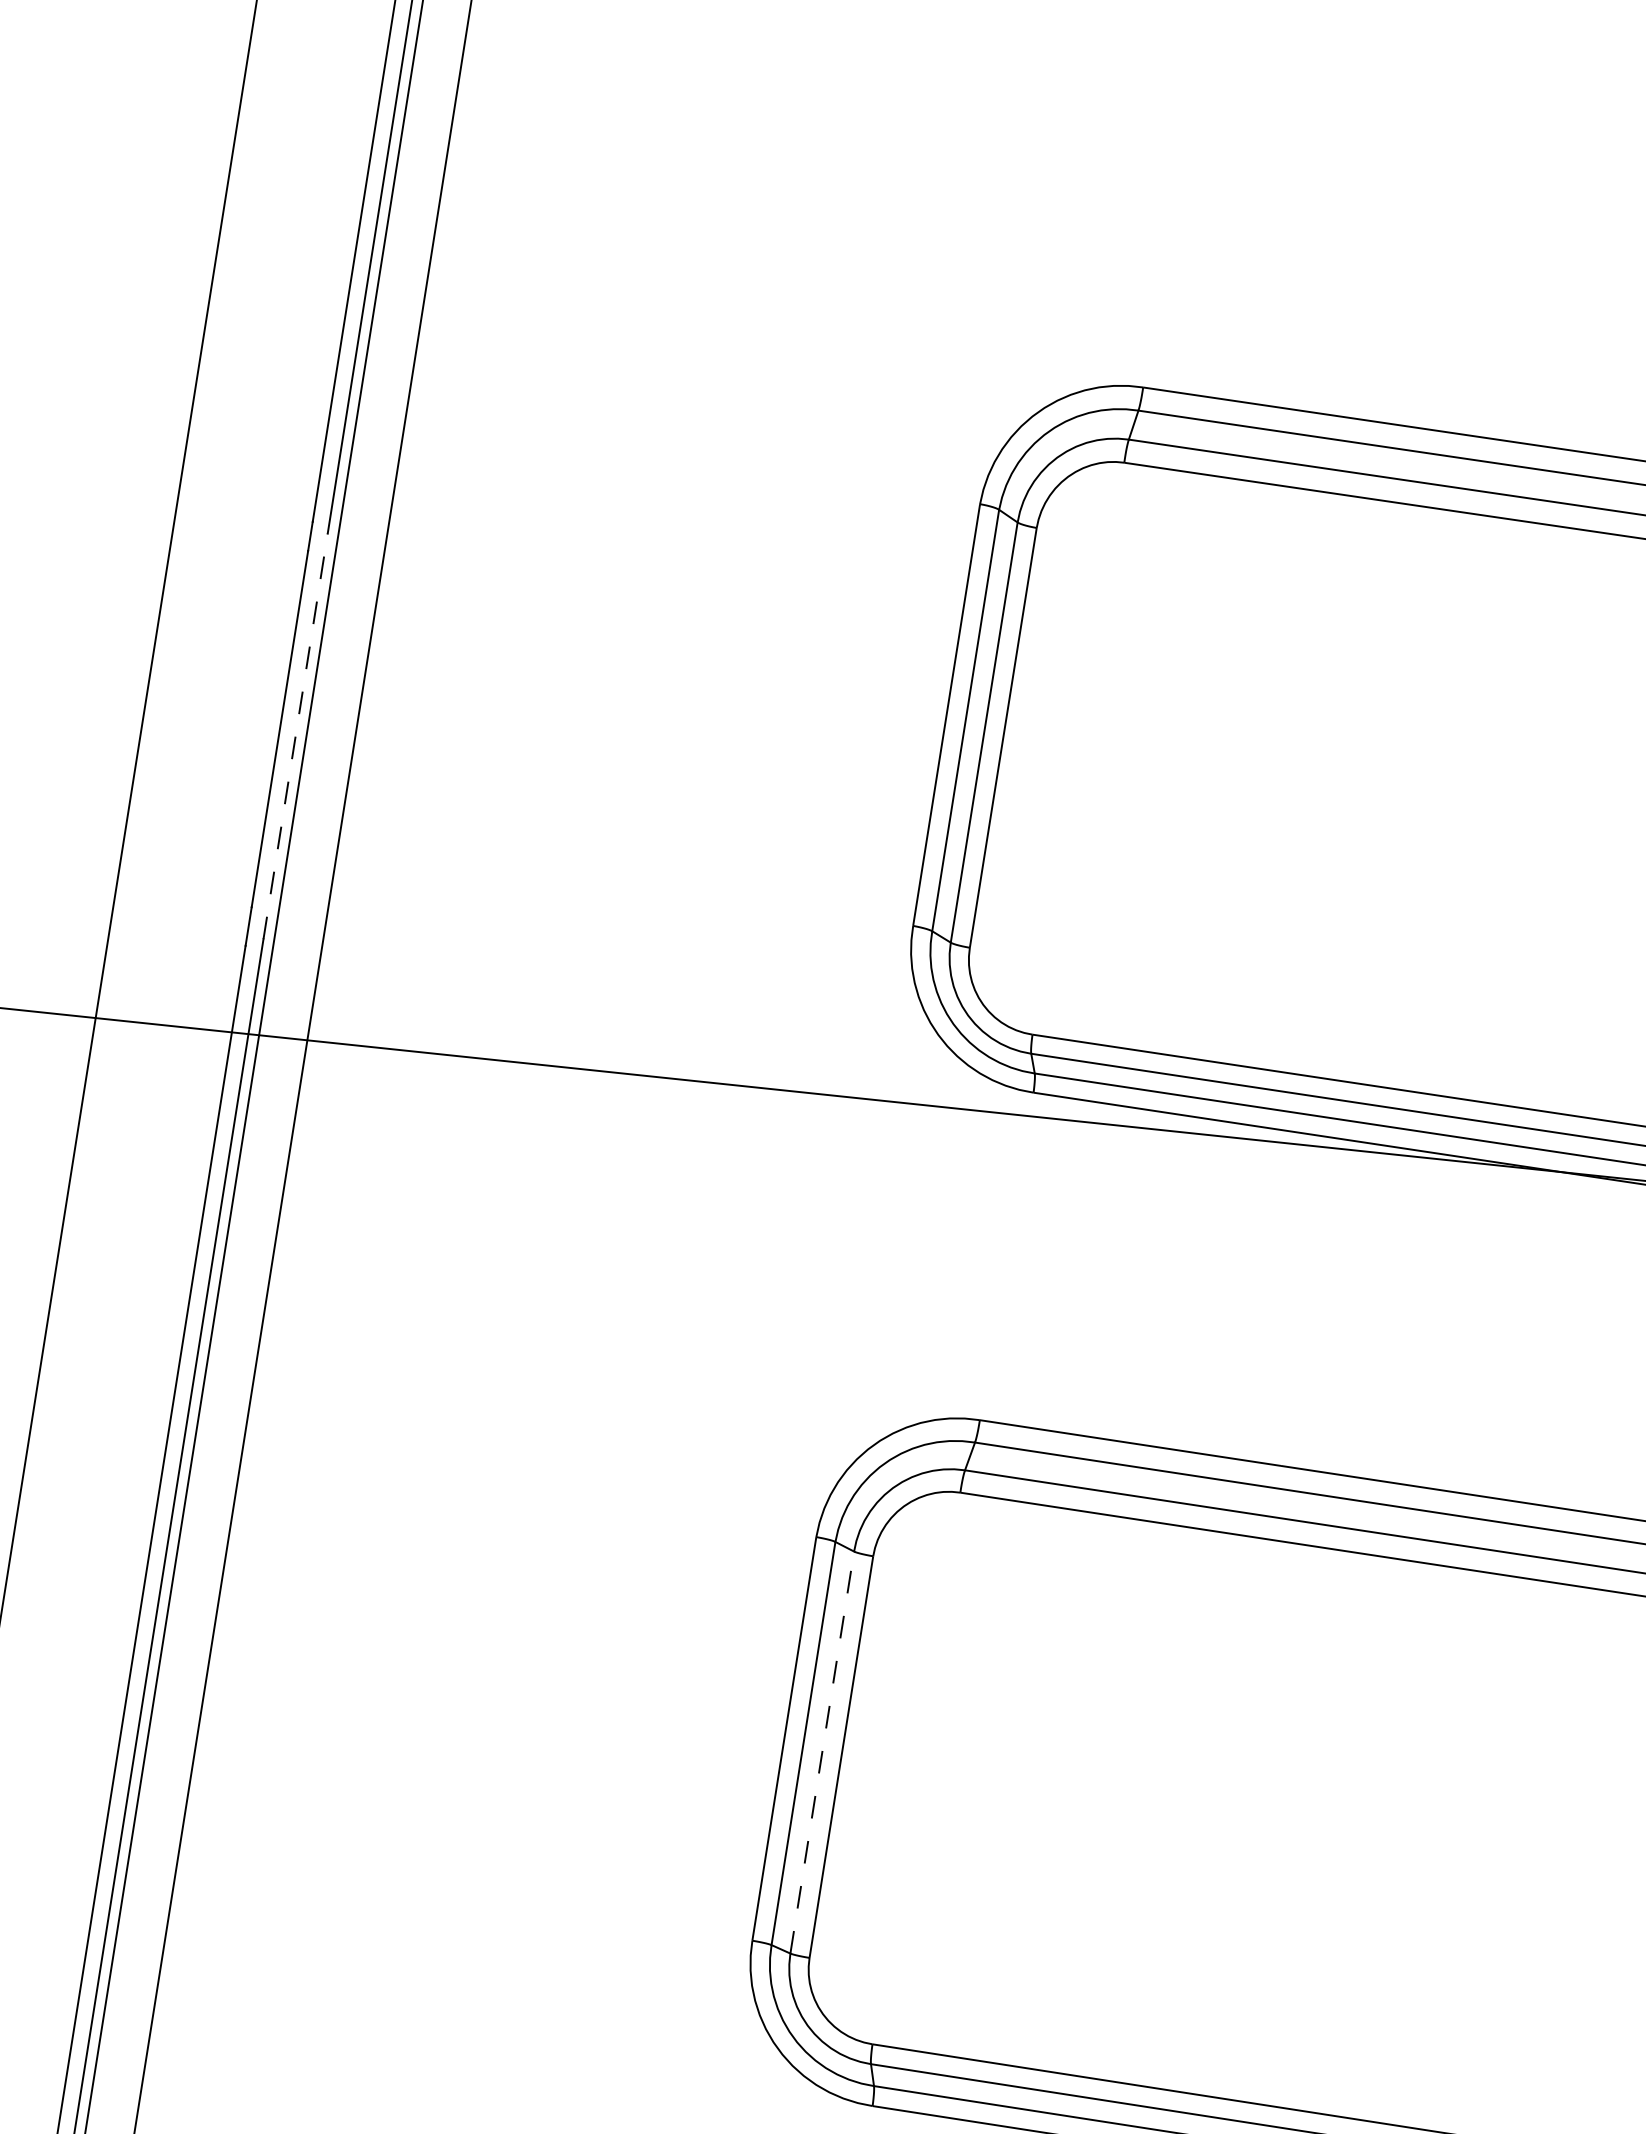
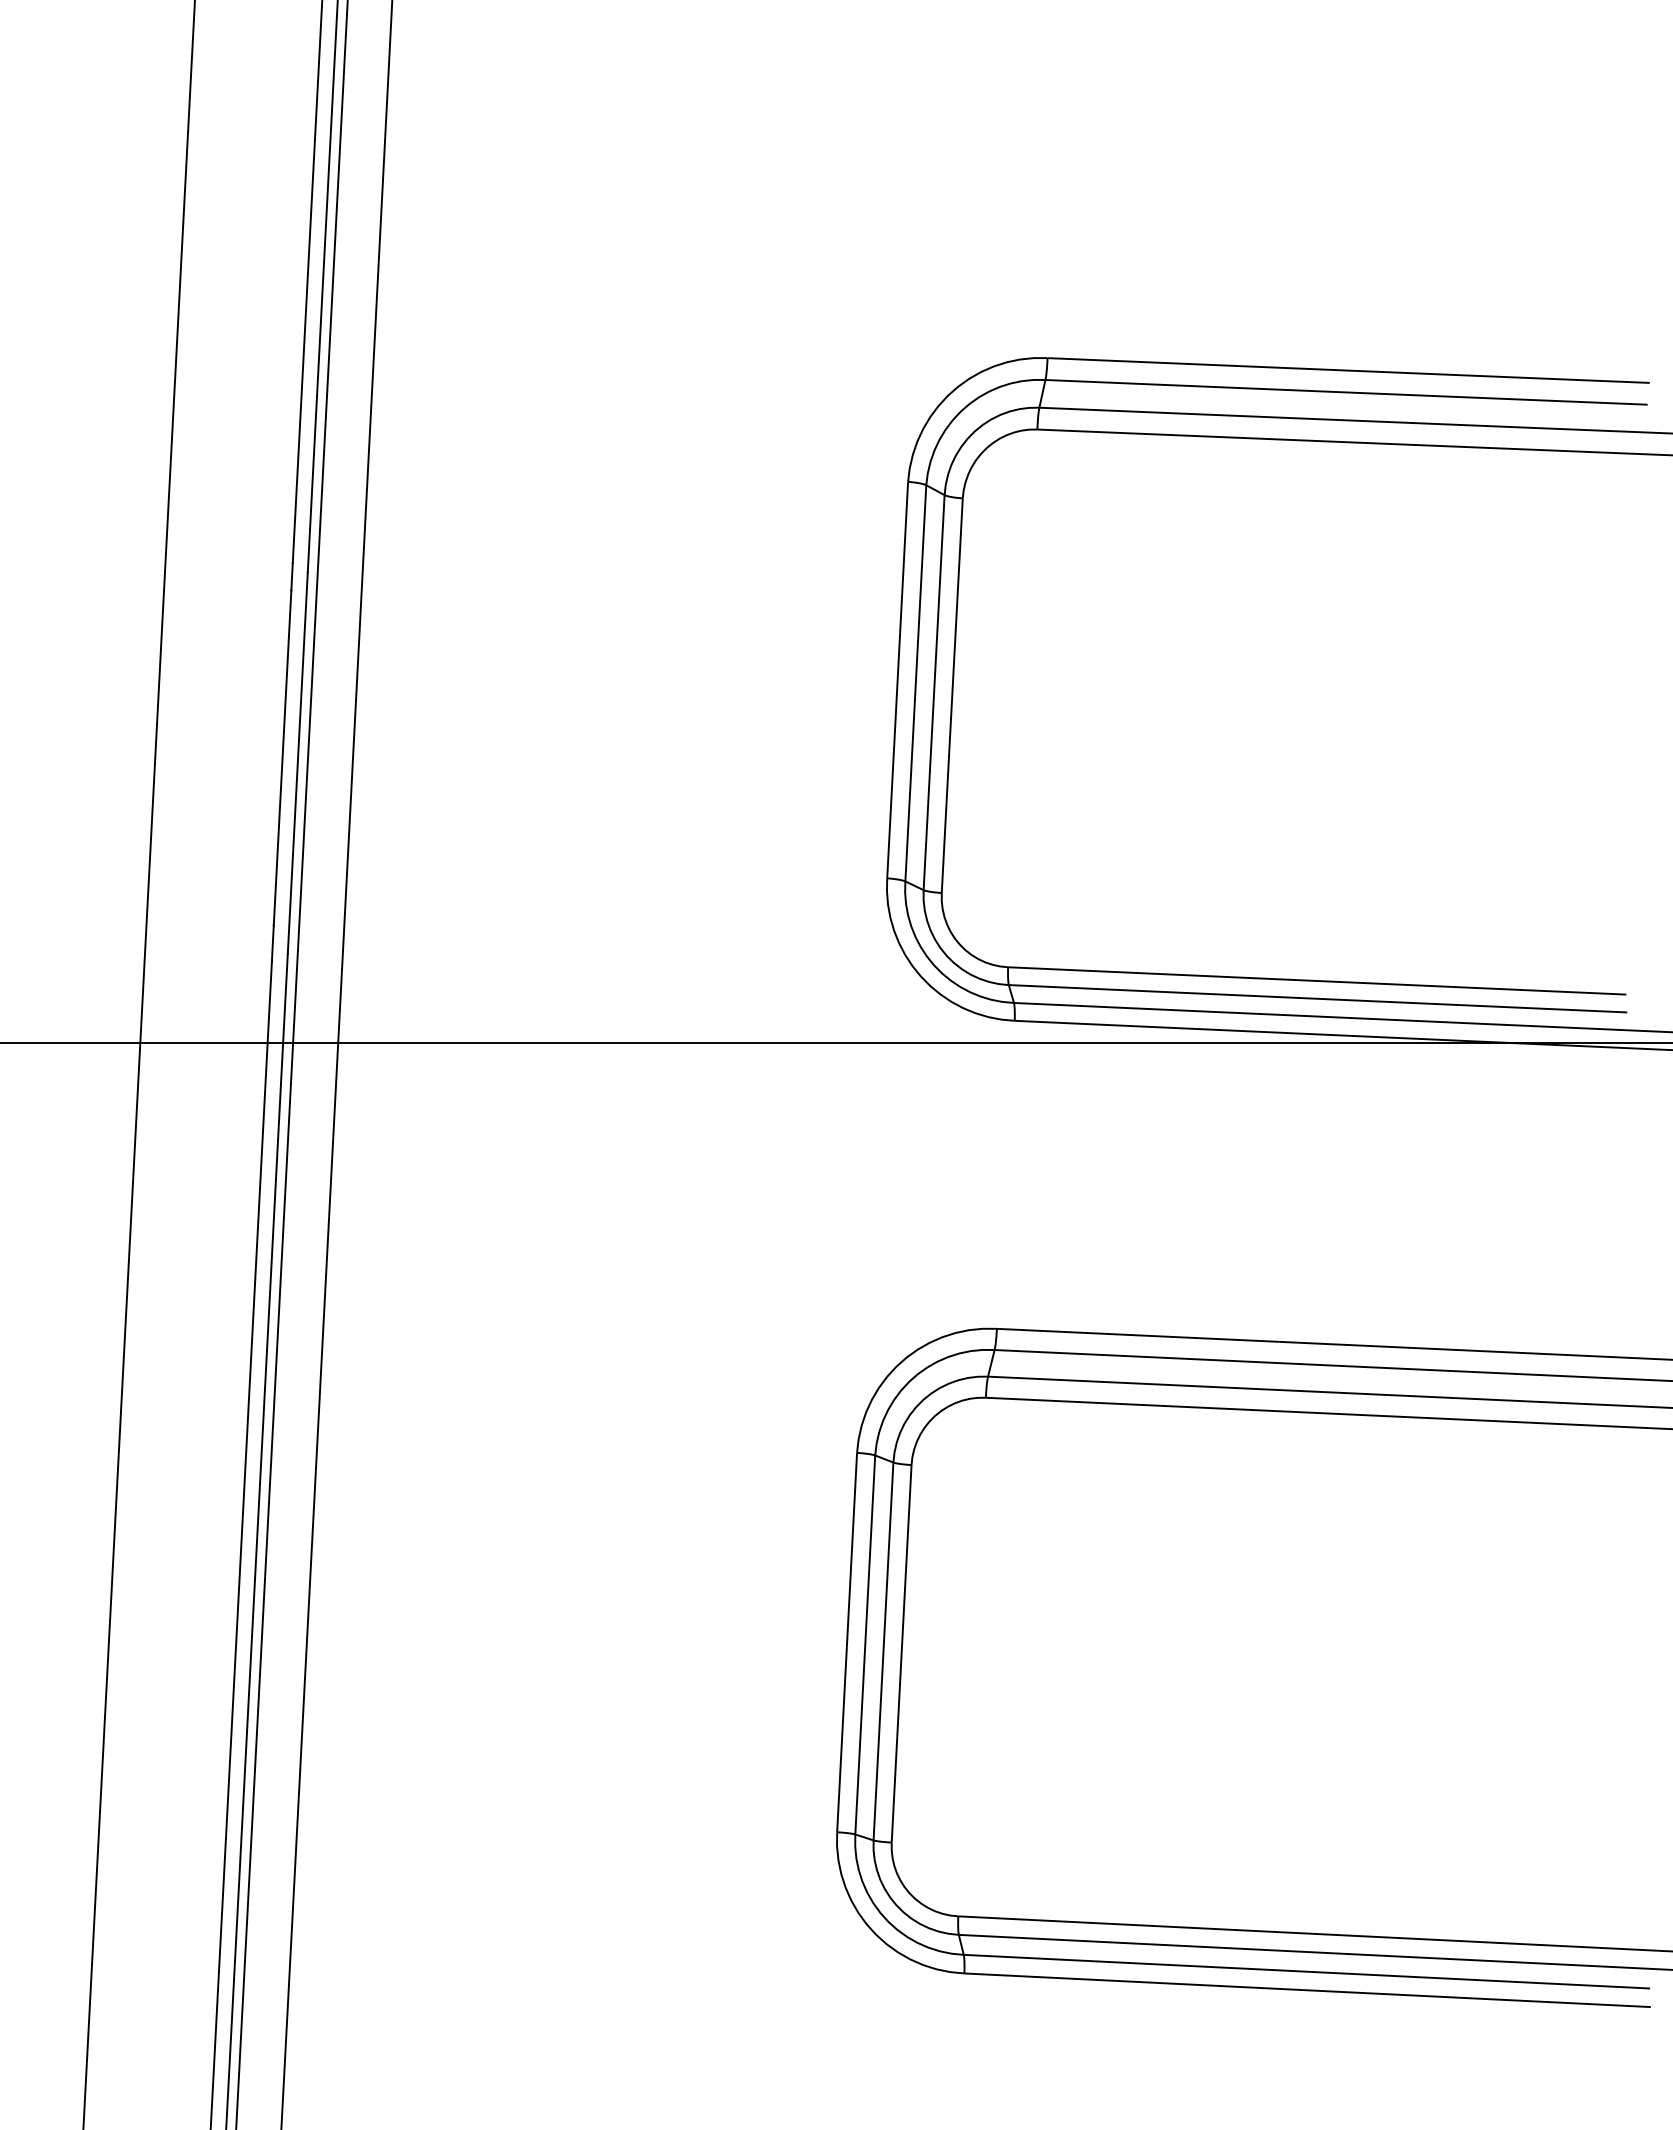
line: (295, 736) -> (297, 763), dashed -> solid
line: (822, 1751) -> (883, 1650), dashed -> solid

